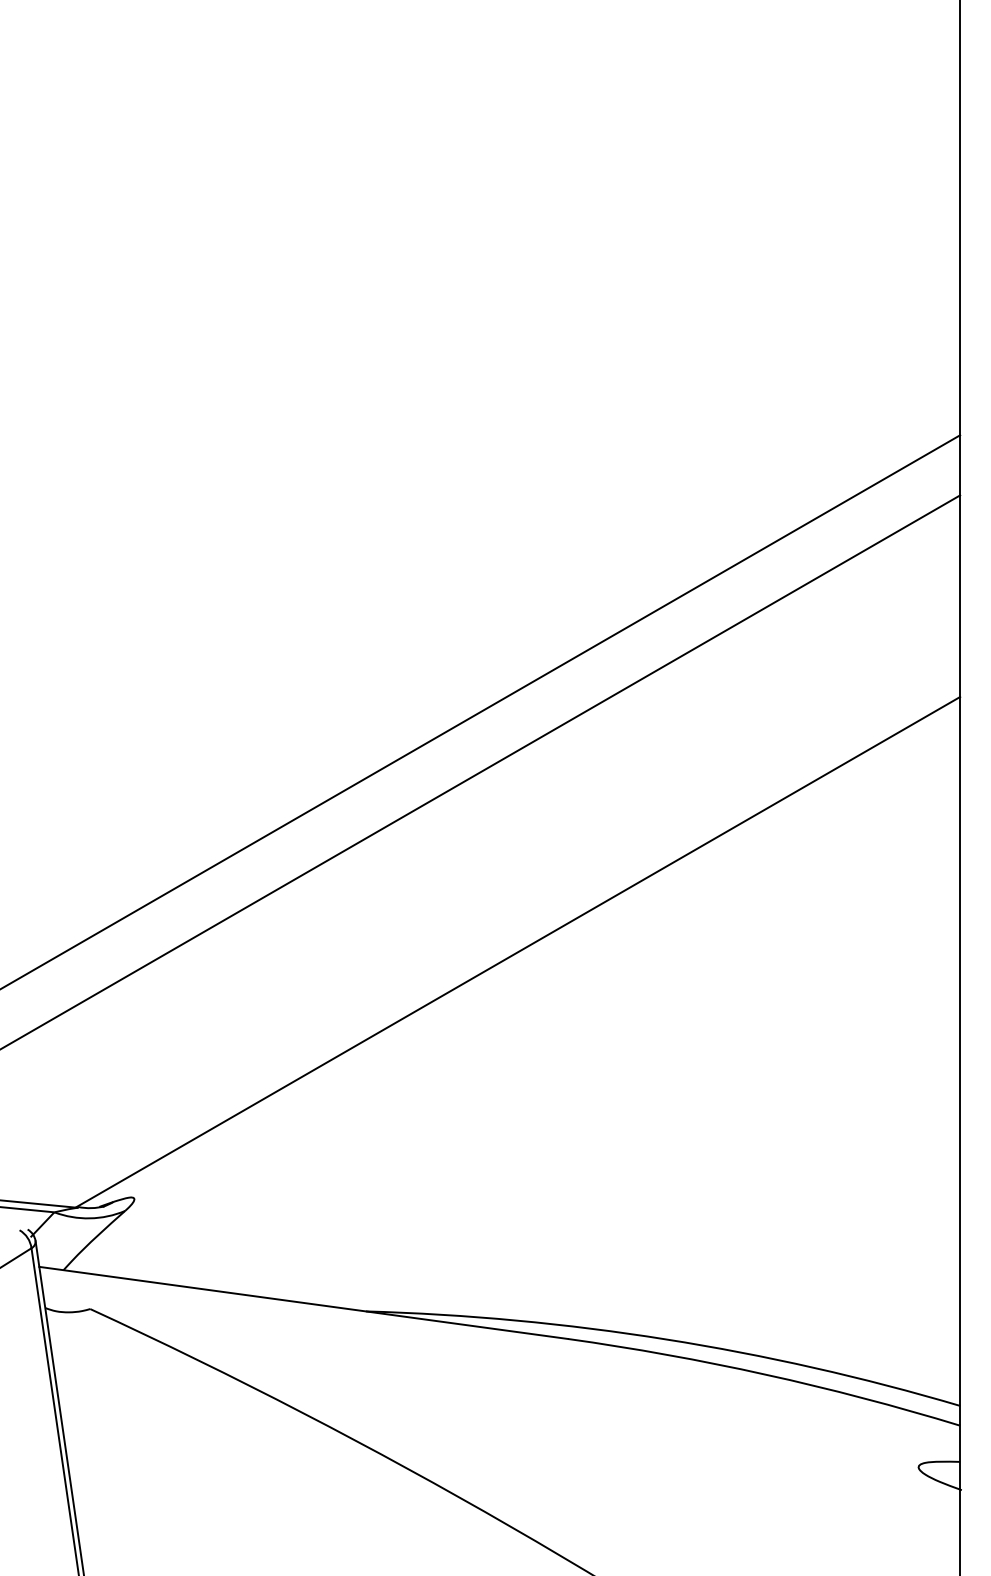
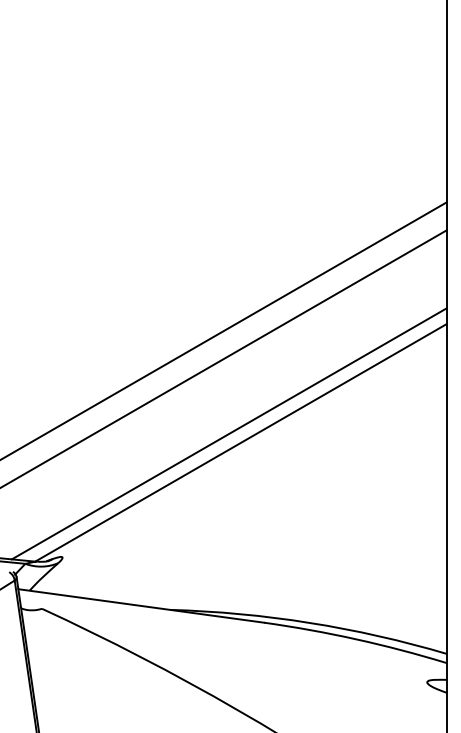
line: (491, 932) -> (228, 433), added

